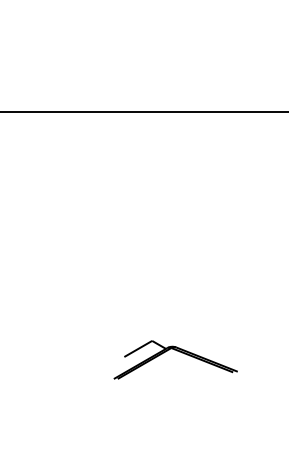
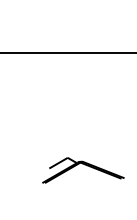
part: (174, 358) -> (82, 169), size x1.4

